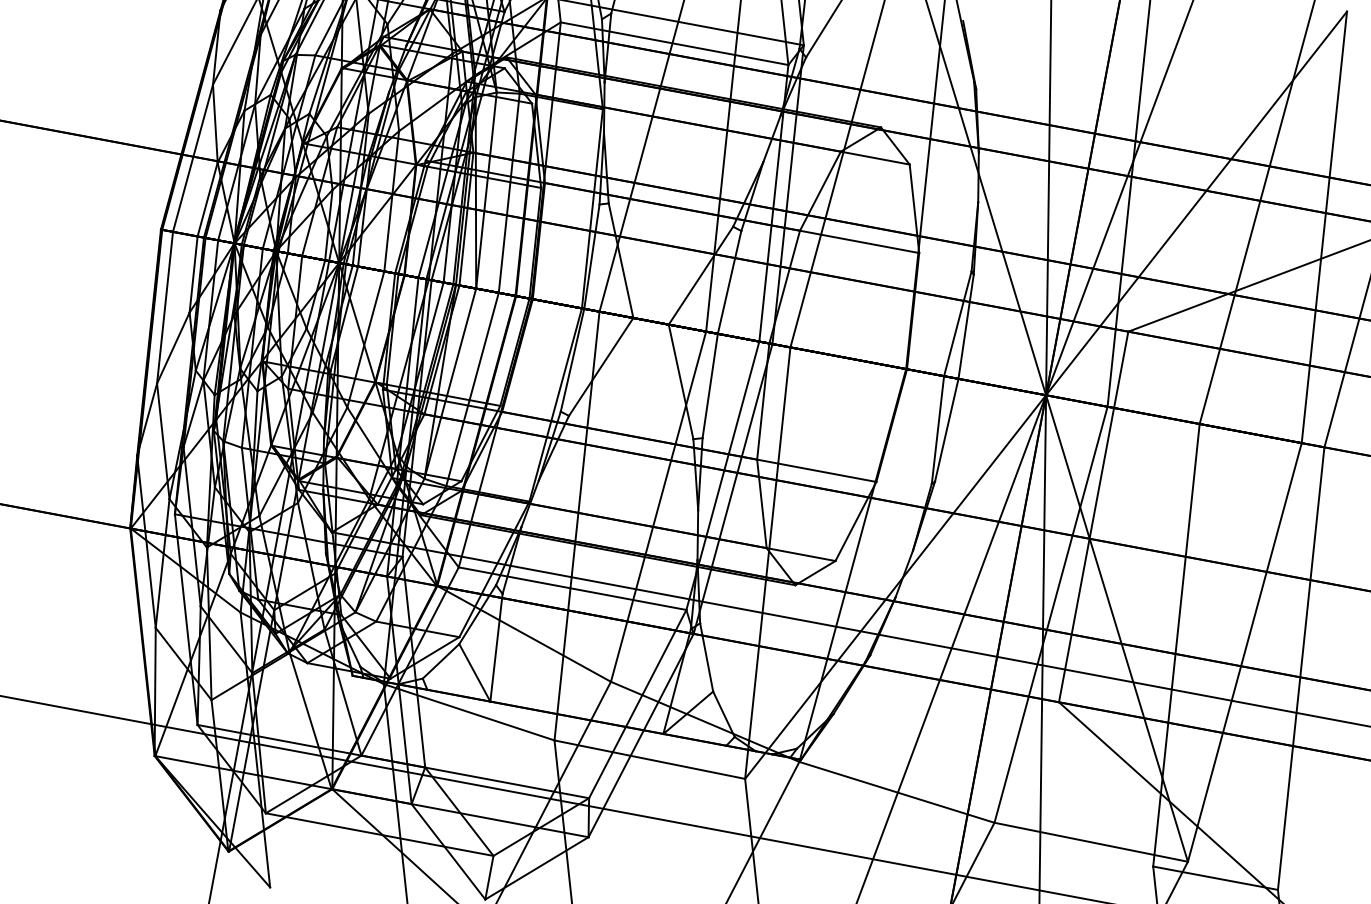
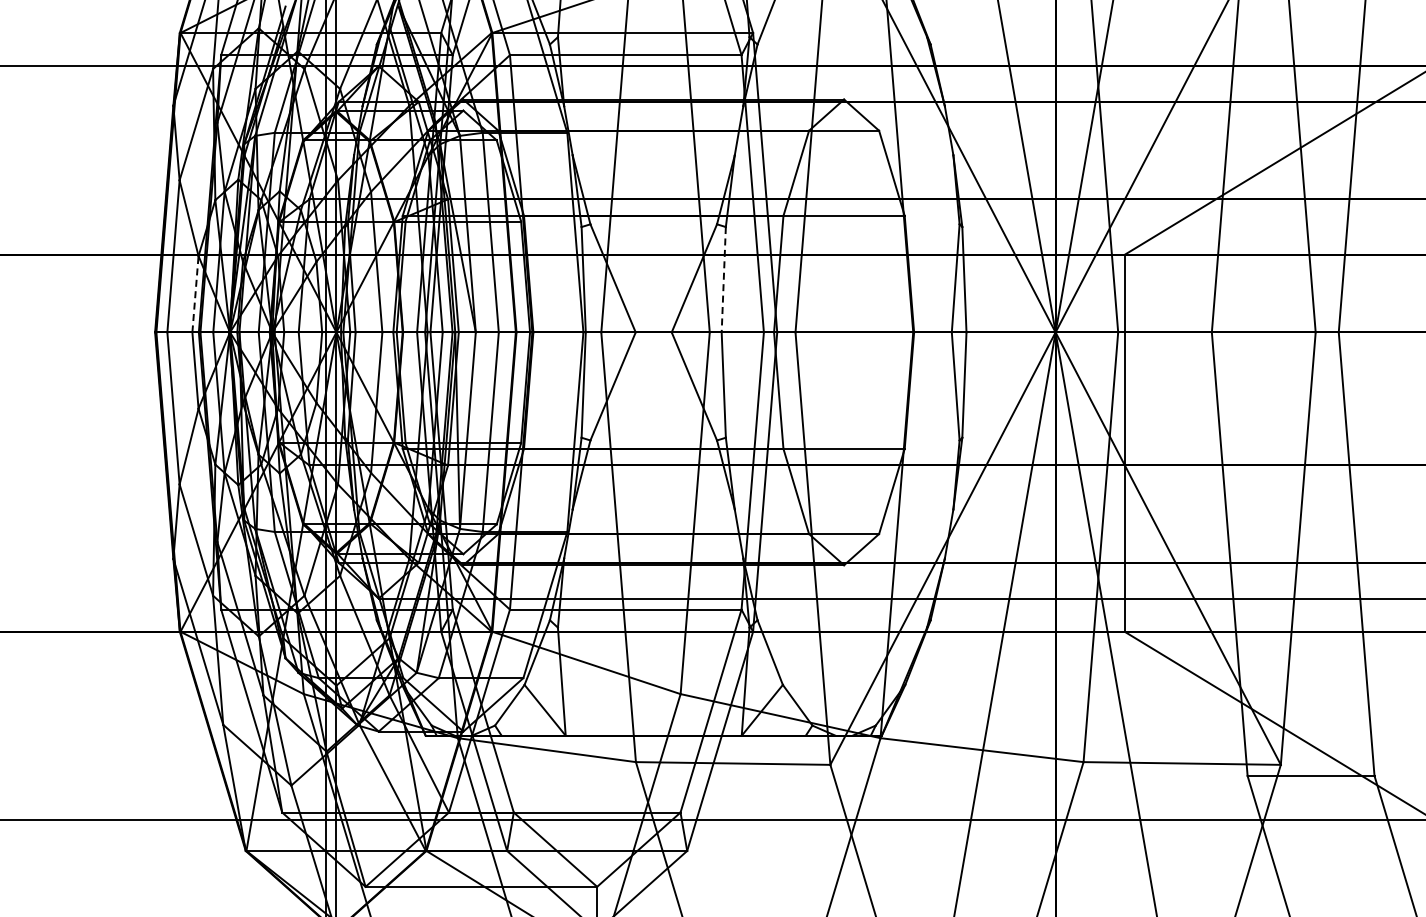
line: (207, 198) -> (195, 293), solid -> dashed
line: (729, 282) -> (723, 279), solid -> dashed

